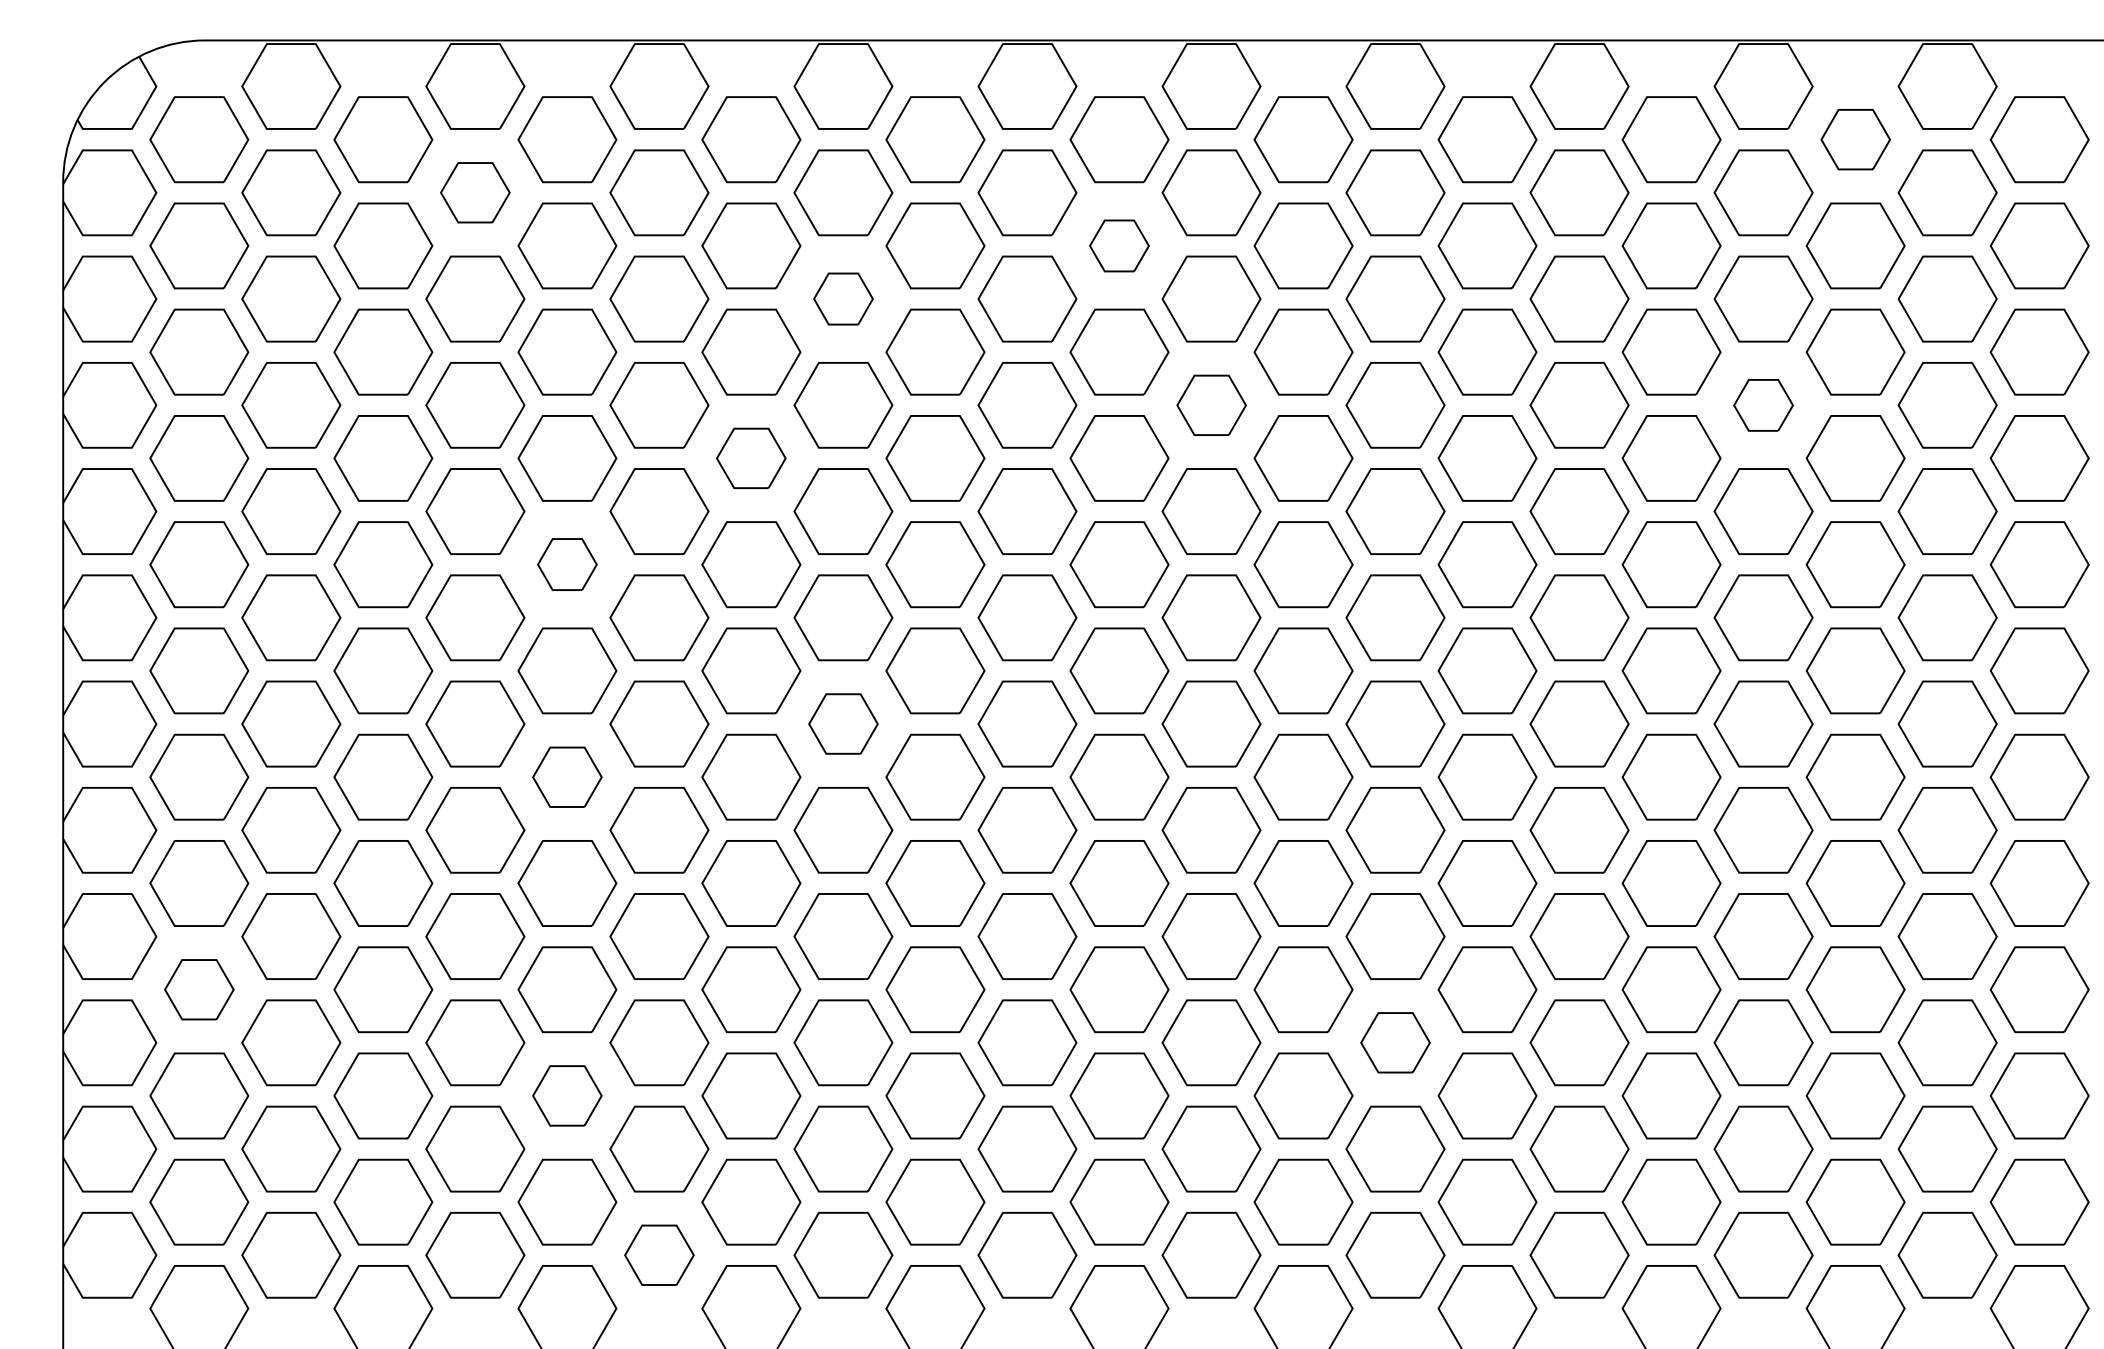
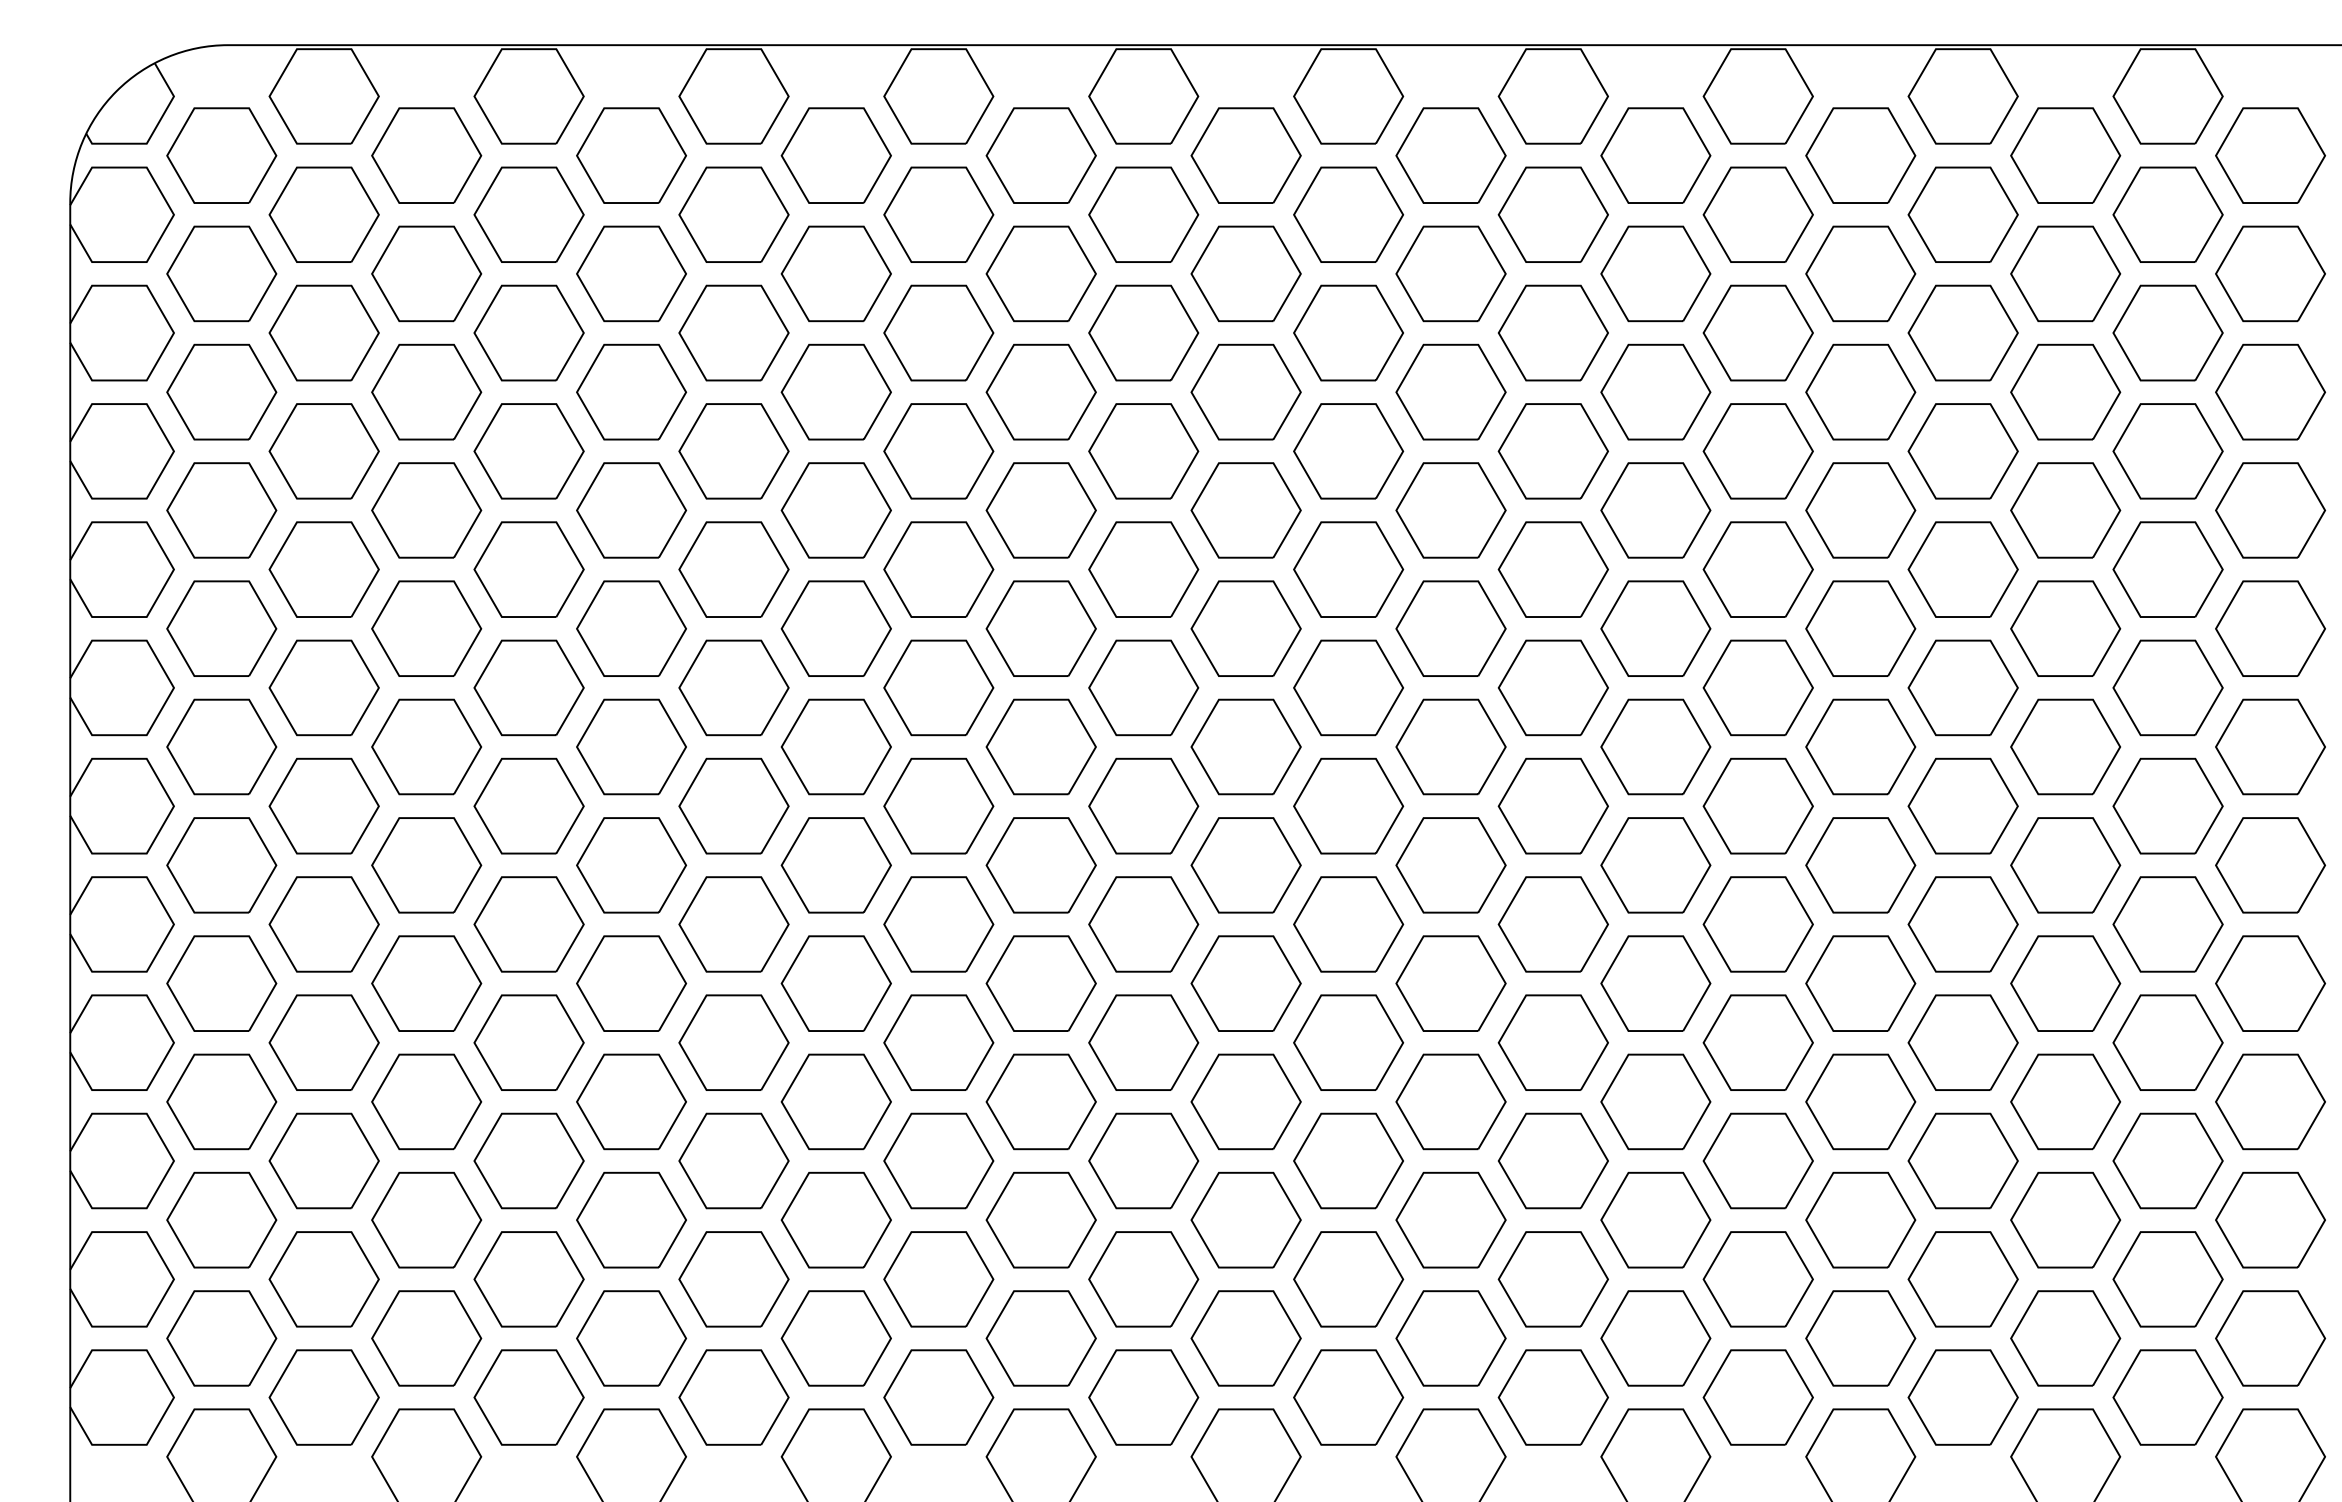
part: (1855, 139) -> (2065, 155), size x1.43
part: (474, 192) -> (528, 214), size x1.43
part: (1118, 245) -> (1245, 273), size x1.67
part: (843, 298) -> (938, 332), size x1.67
part: (1211, 405) -> (1348, 451), size x1.43
part: (1763, 405) -> (1962, 451), size x1.67
part: (750, 458) -> (835, 510), size x1.43
part: (567, 564) -> (631, 628), size x1.67
part: (843, 723) -> (938, 805), size x1.43
part: (567, 777) -> (631, 865), size x1.43
part: (199, 989) -> (221, 1101), size x1.43
part: (1395, 1042) -> (1553, 1160), size x1.43
part: (567, 1095) -> (631, 1219), size x1.43
part: (658, 1255) -> (733, 1397), size x1.43

